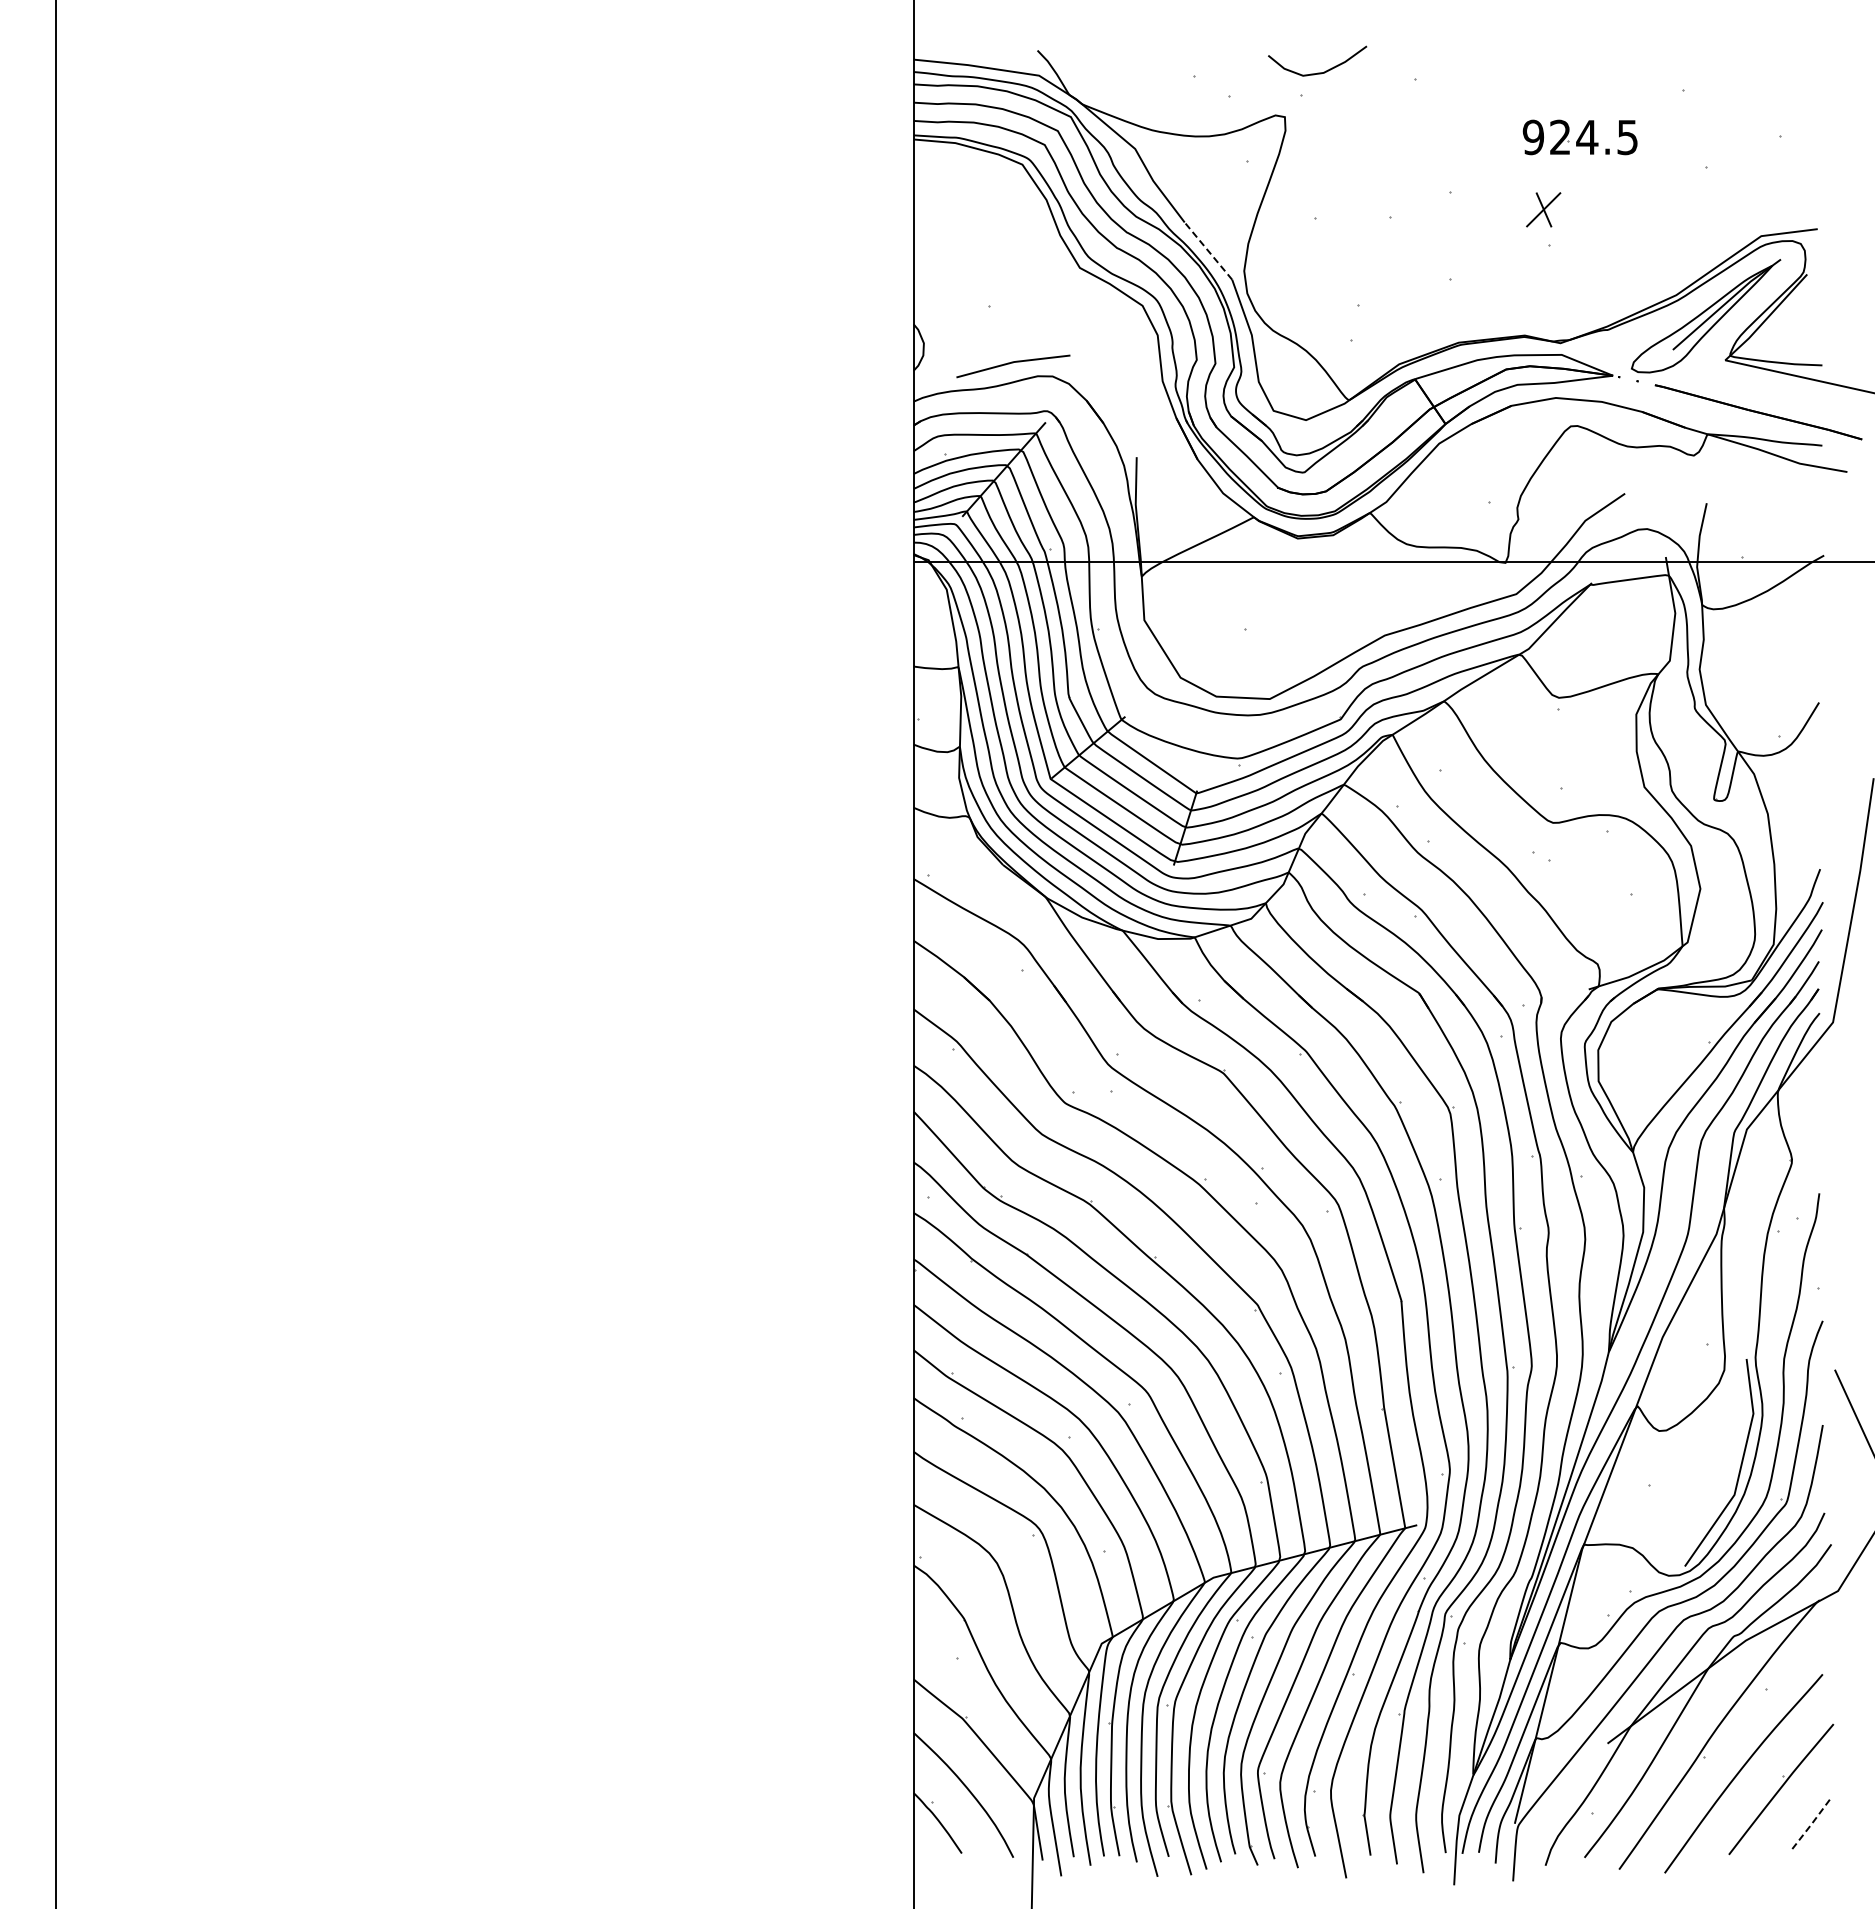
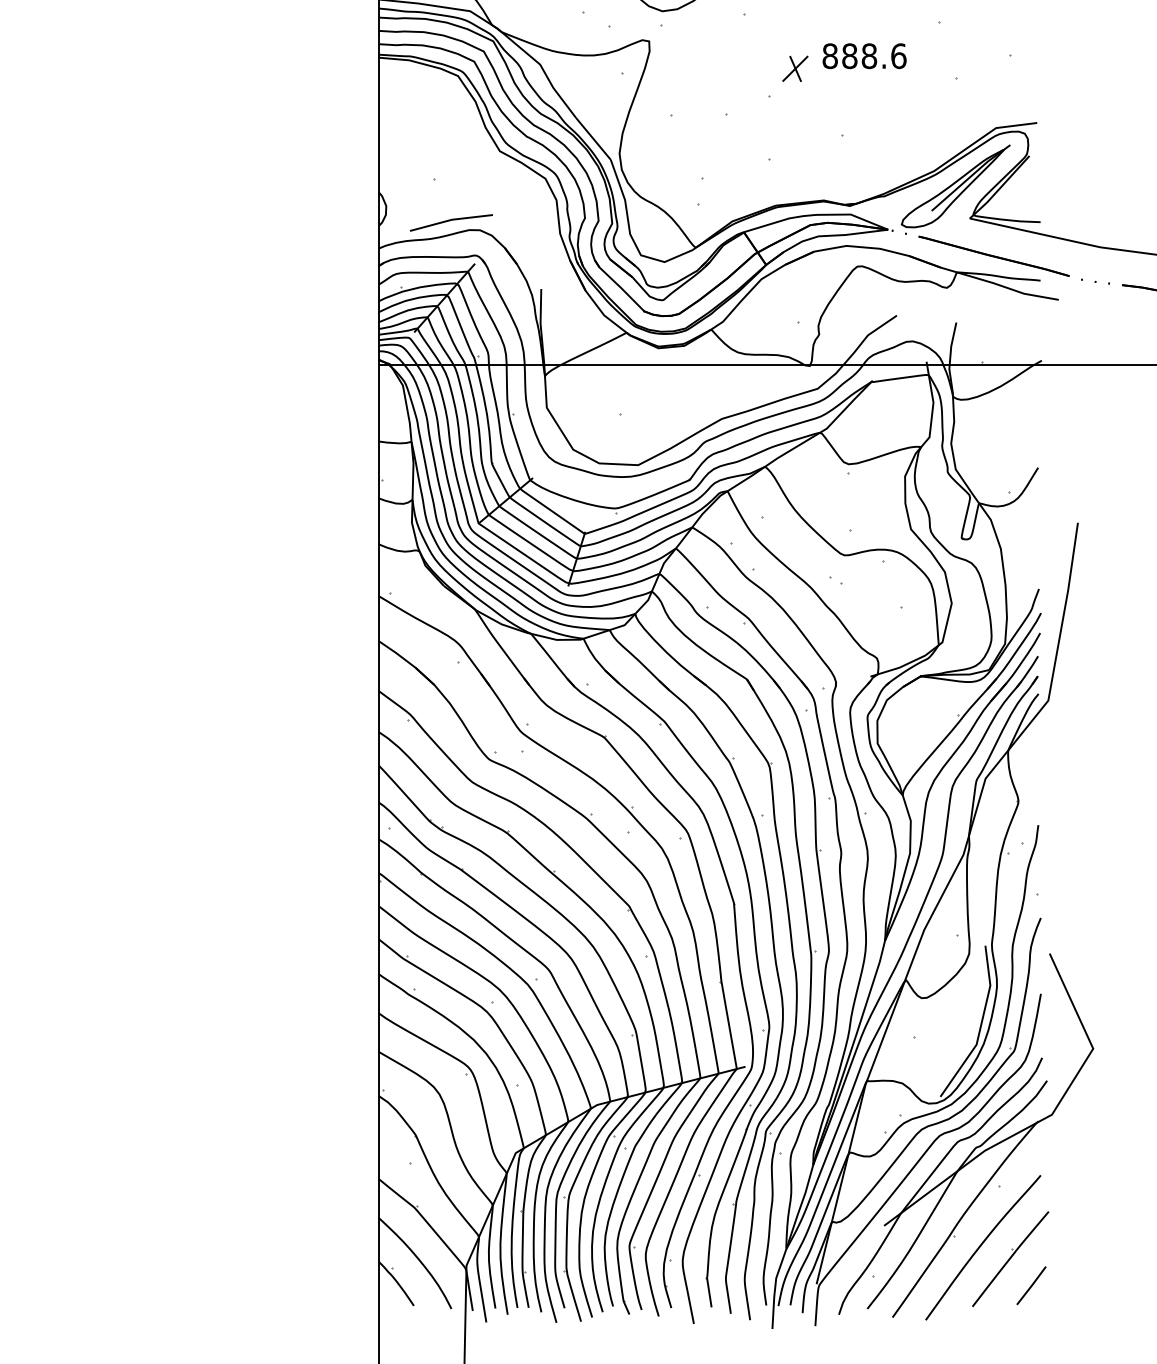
text: (1580, 137) -> (864, 56), 924.5 -> 888.6
part: (1543, 209) -> (795, 68), moved
line: (1208, 250) -> (593, 138), dashed -> solid
line: (1810, 1826) -> (1031, 1286), dashed -> solid

